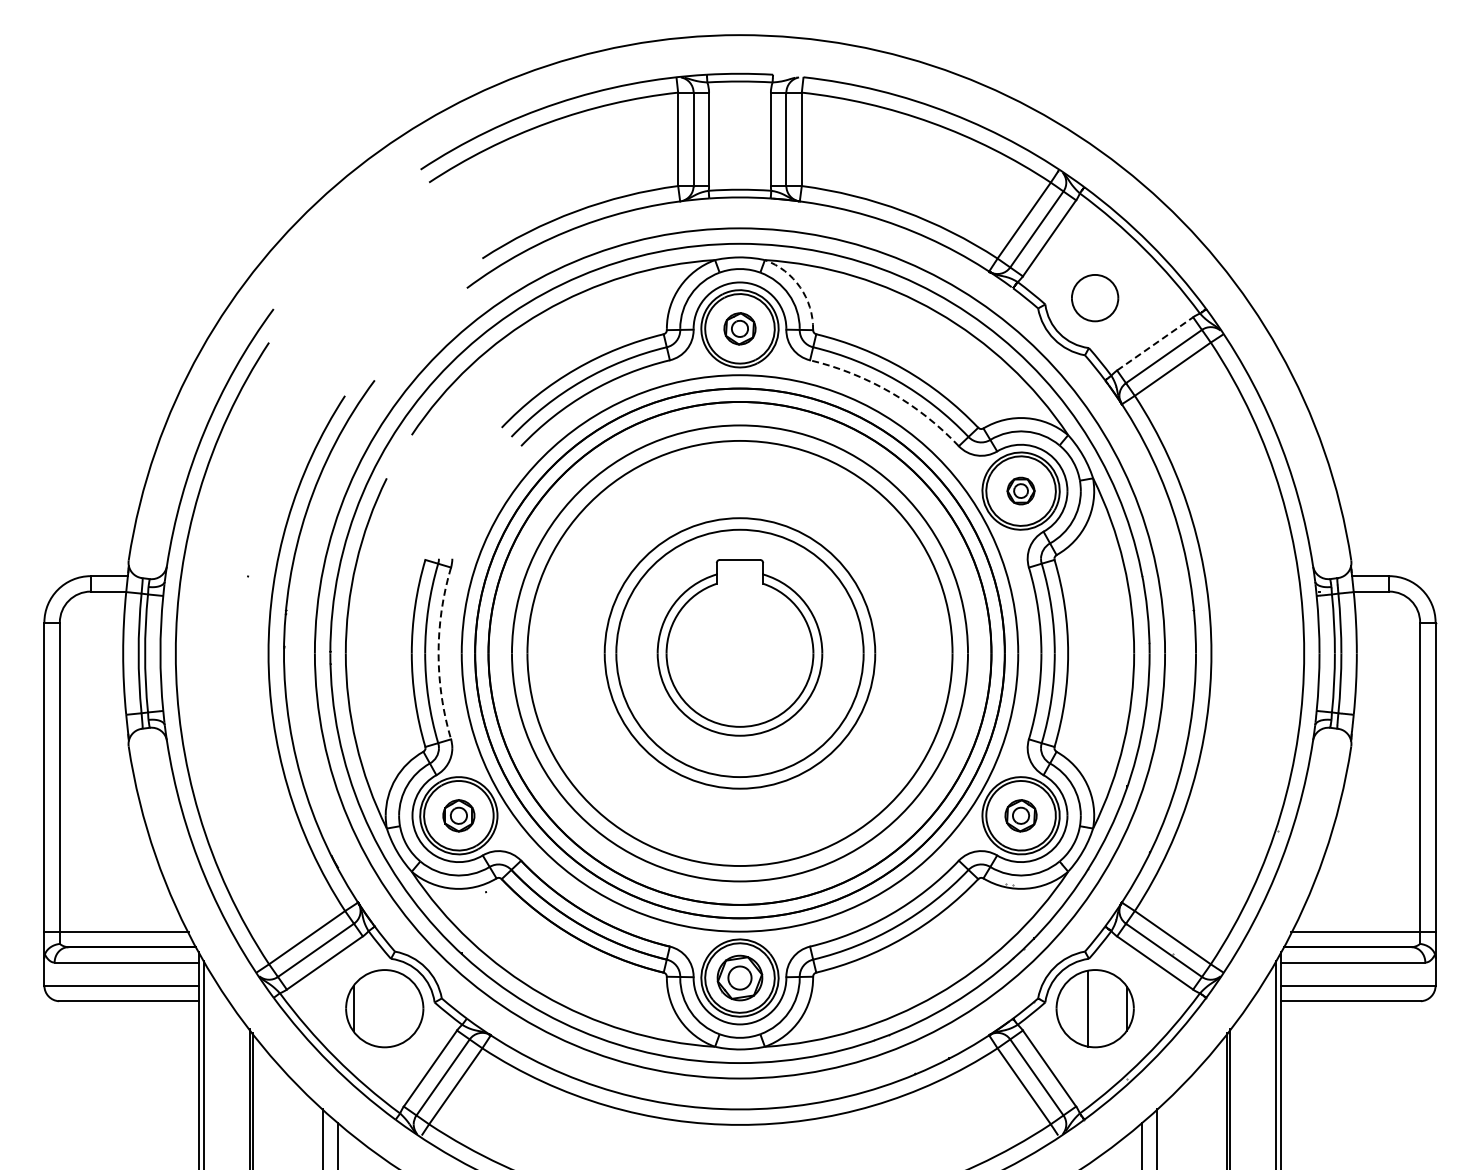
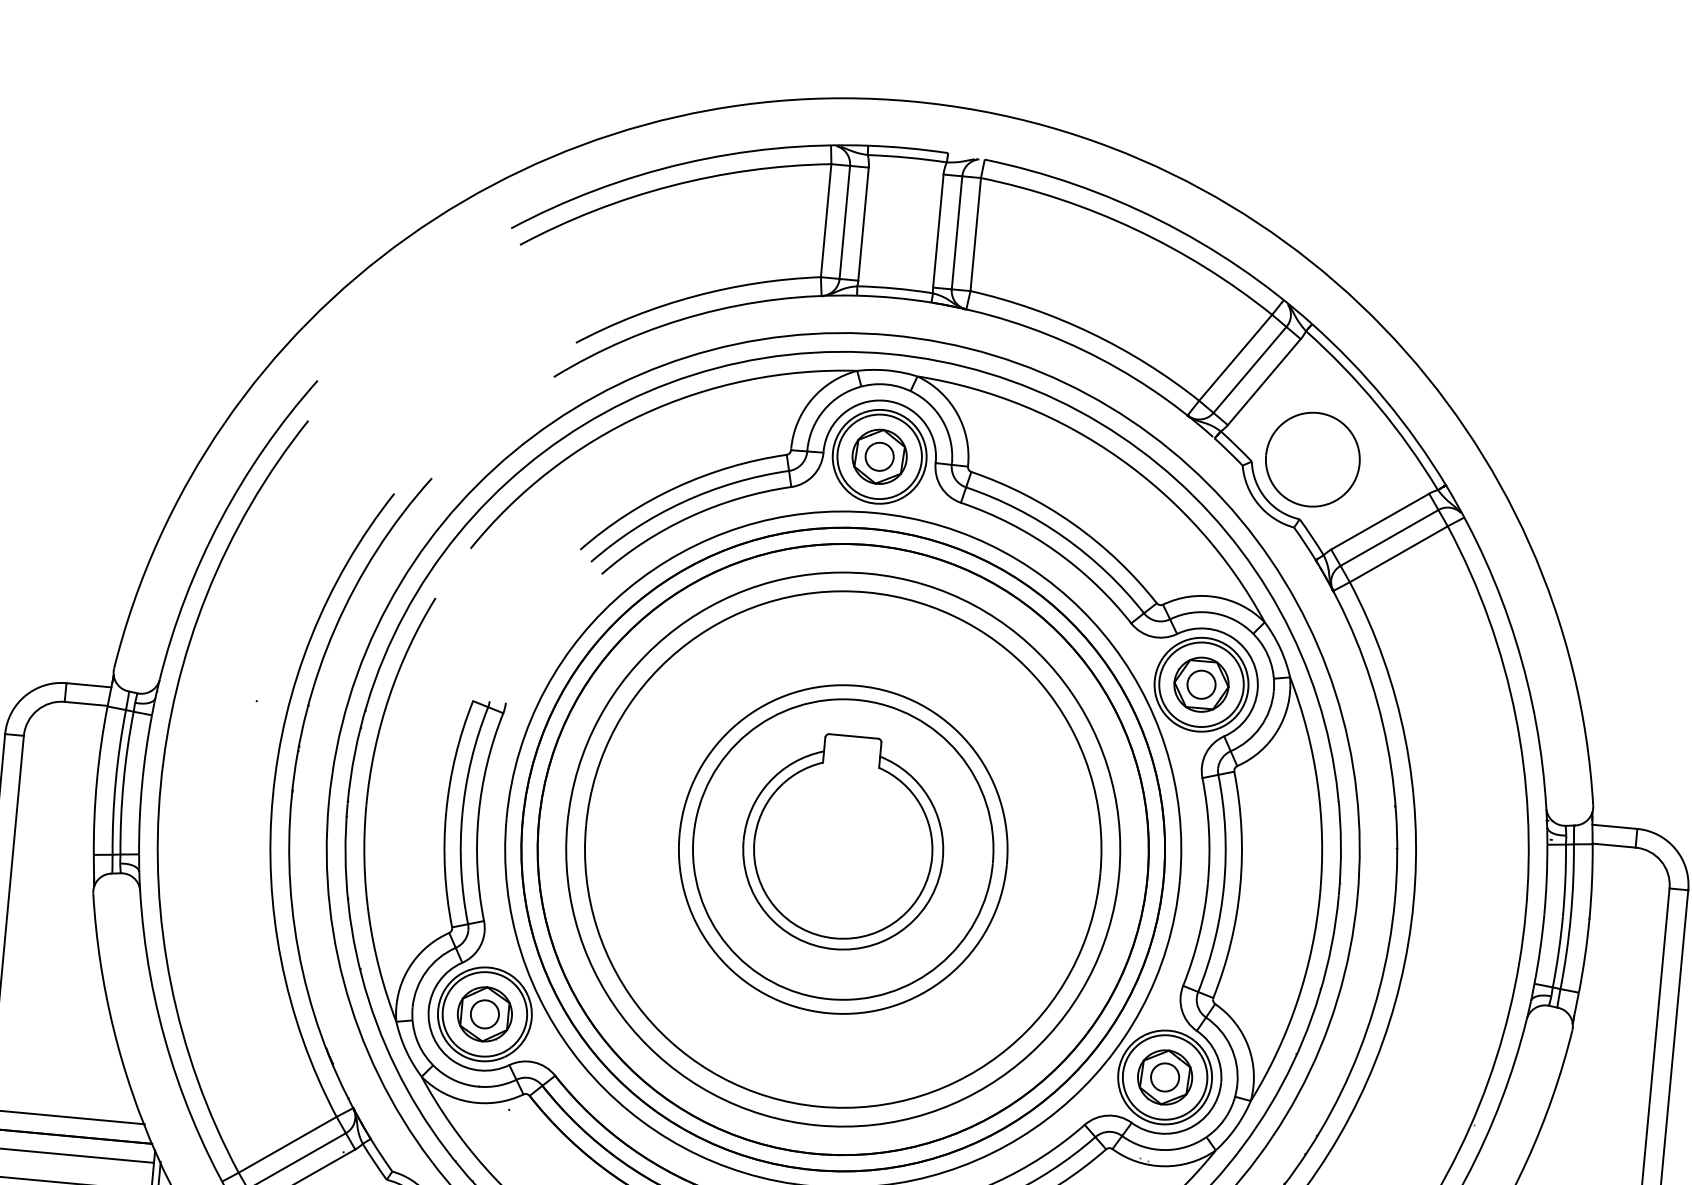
arc: (800, 287) -> (957, 413), dashed -> solid
part: (1094, 297) -> (1312, 458), size x1.67
part: (739, 328) -> (879, 456), size x1.43
line: (1155, 343) -> (1380, 521), dashed -> solid
arc: (890, 392) -> (1054, 550), dashed -> solid
part: (1020, 490) -> (1200, 683), size x1.67
arc: (438, 653) -> (478, 815), dashed -> solid
part: (458, 815) -> (484, 1014), size x1.43
part: (1020, 815) -> (1164, 1077), size x1.43

